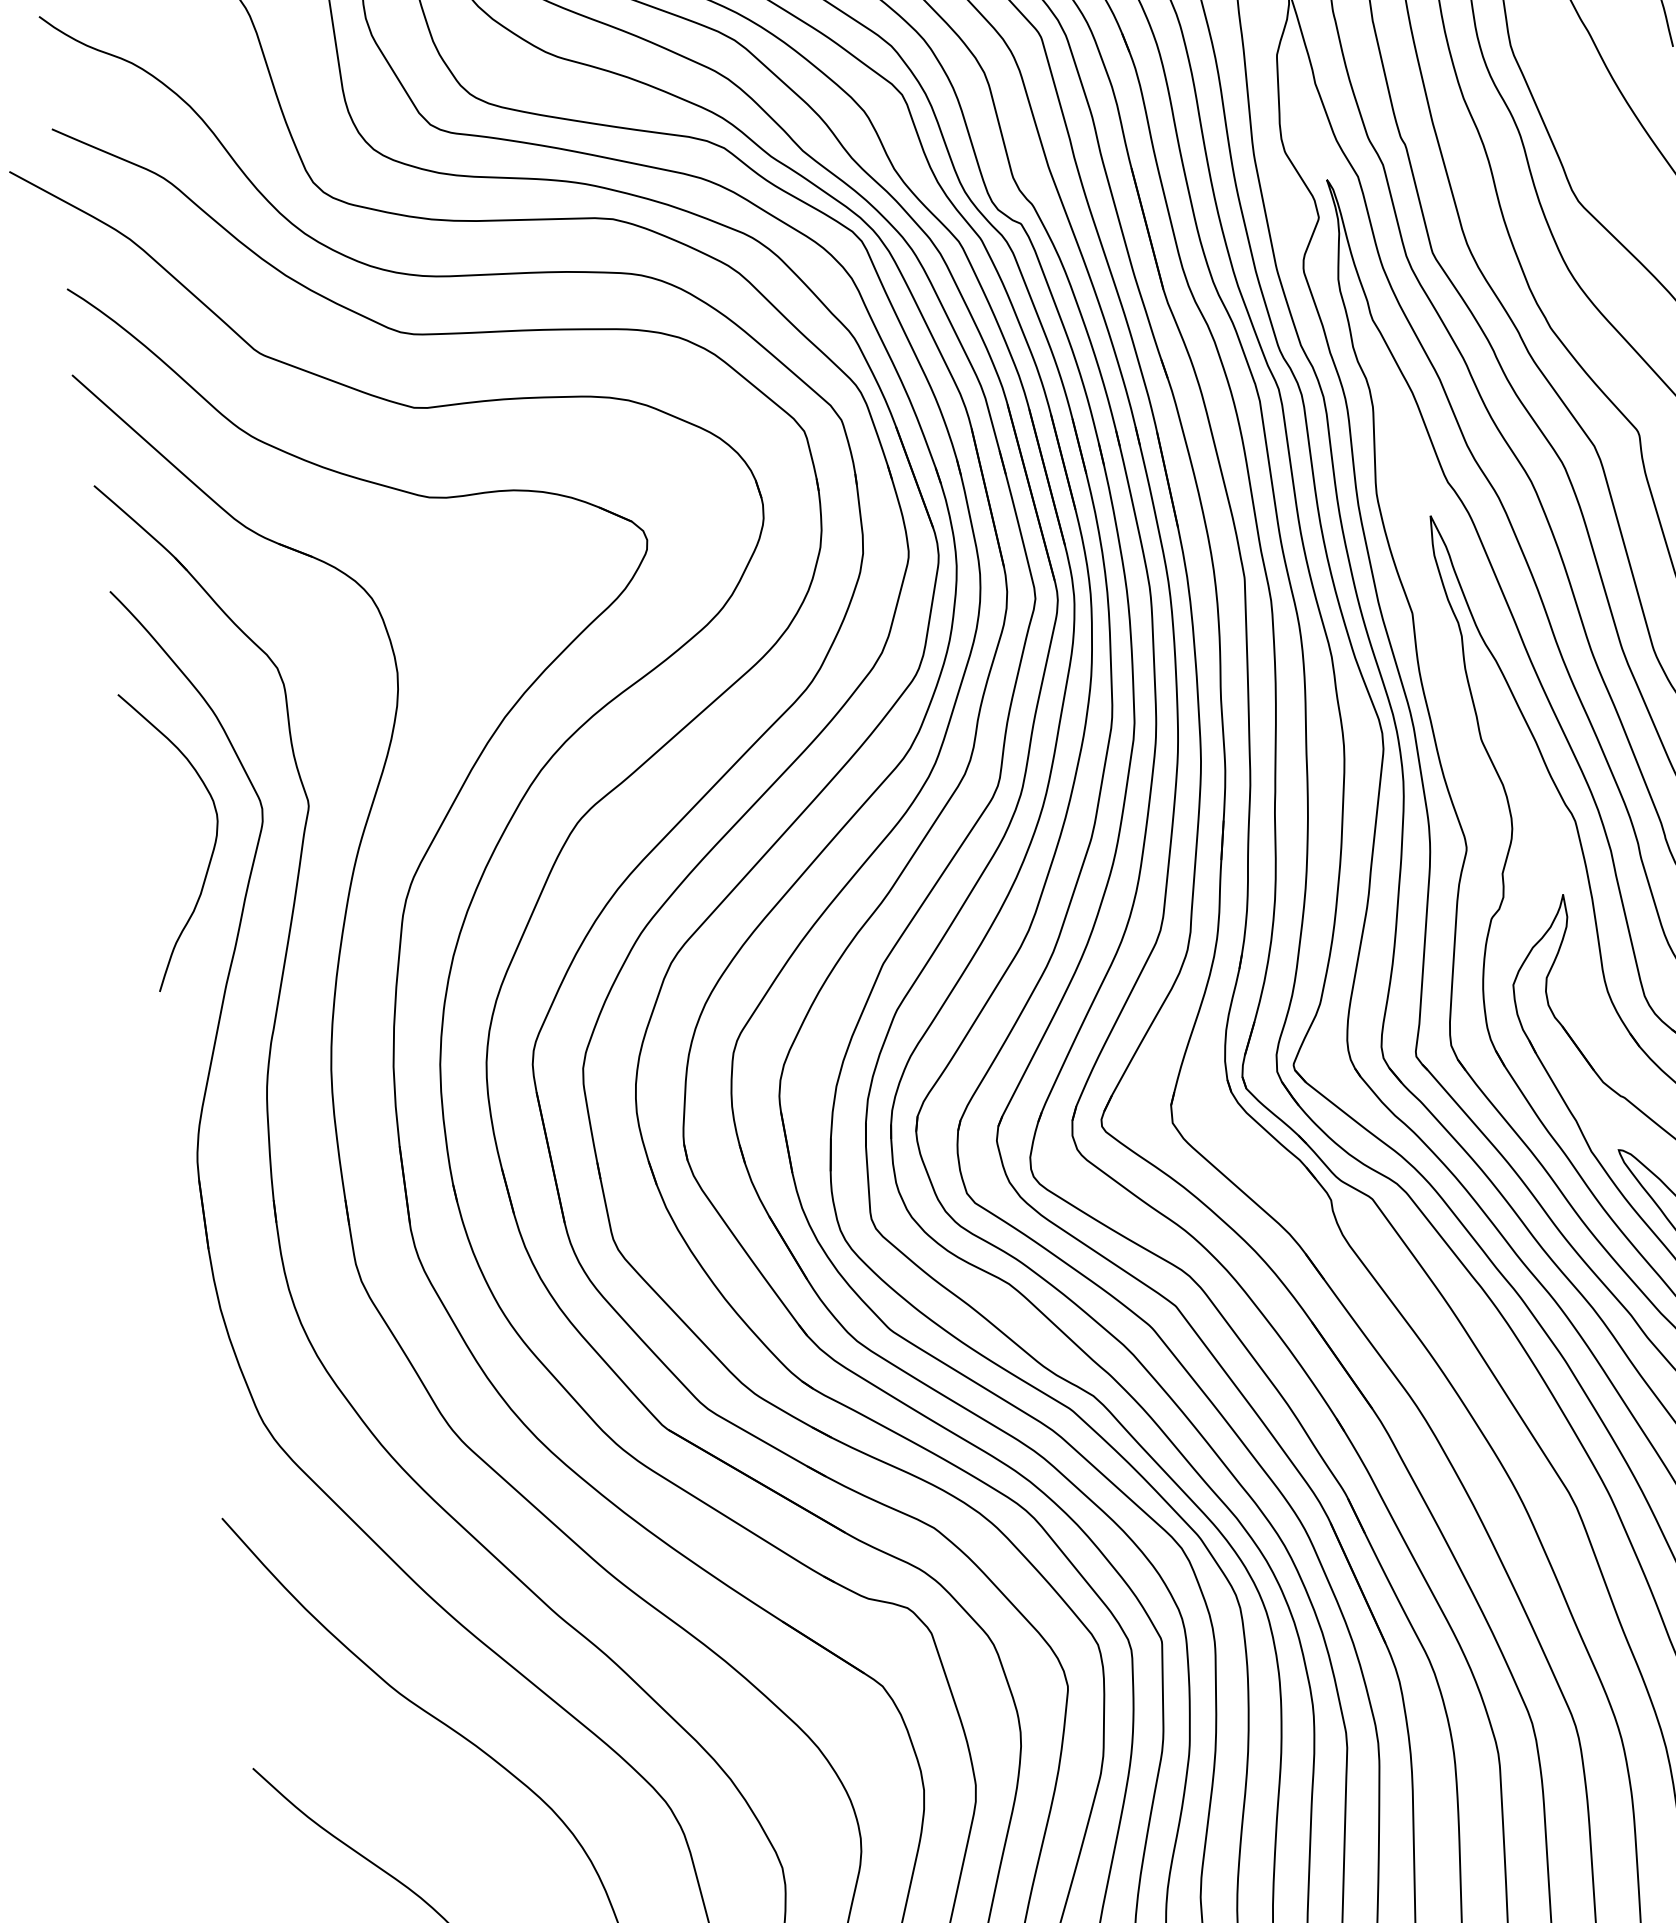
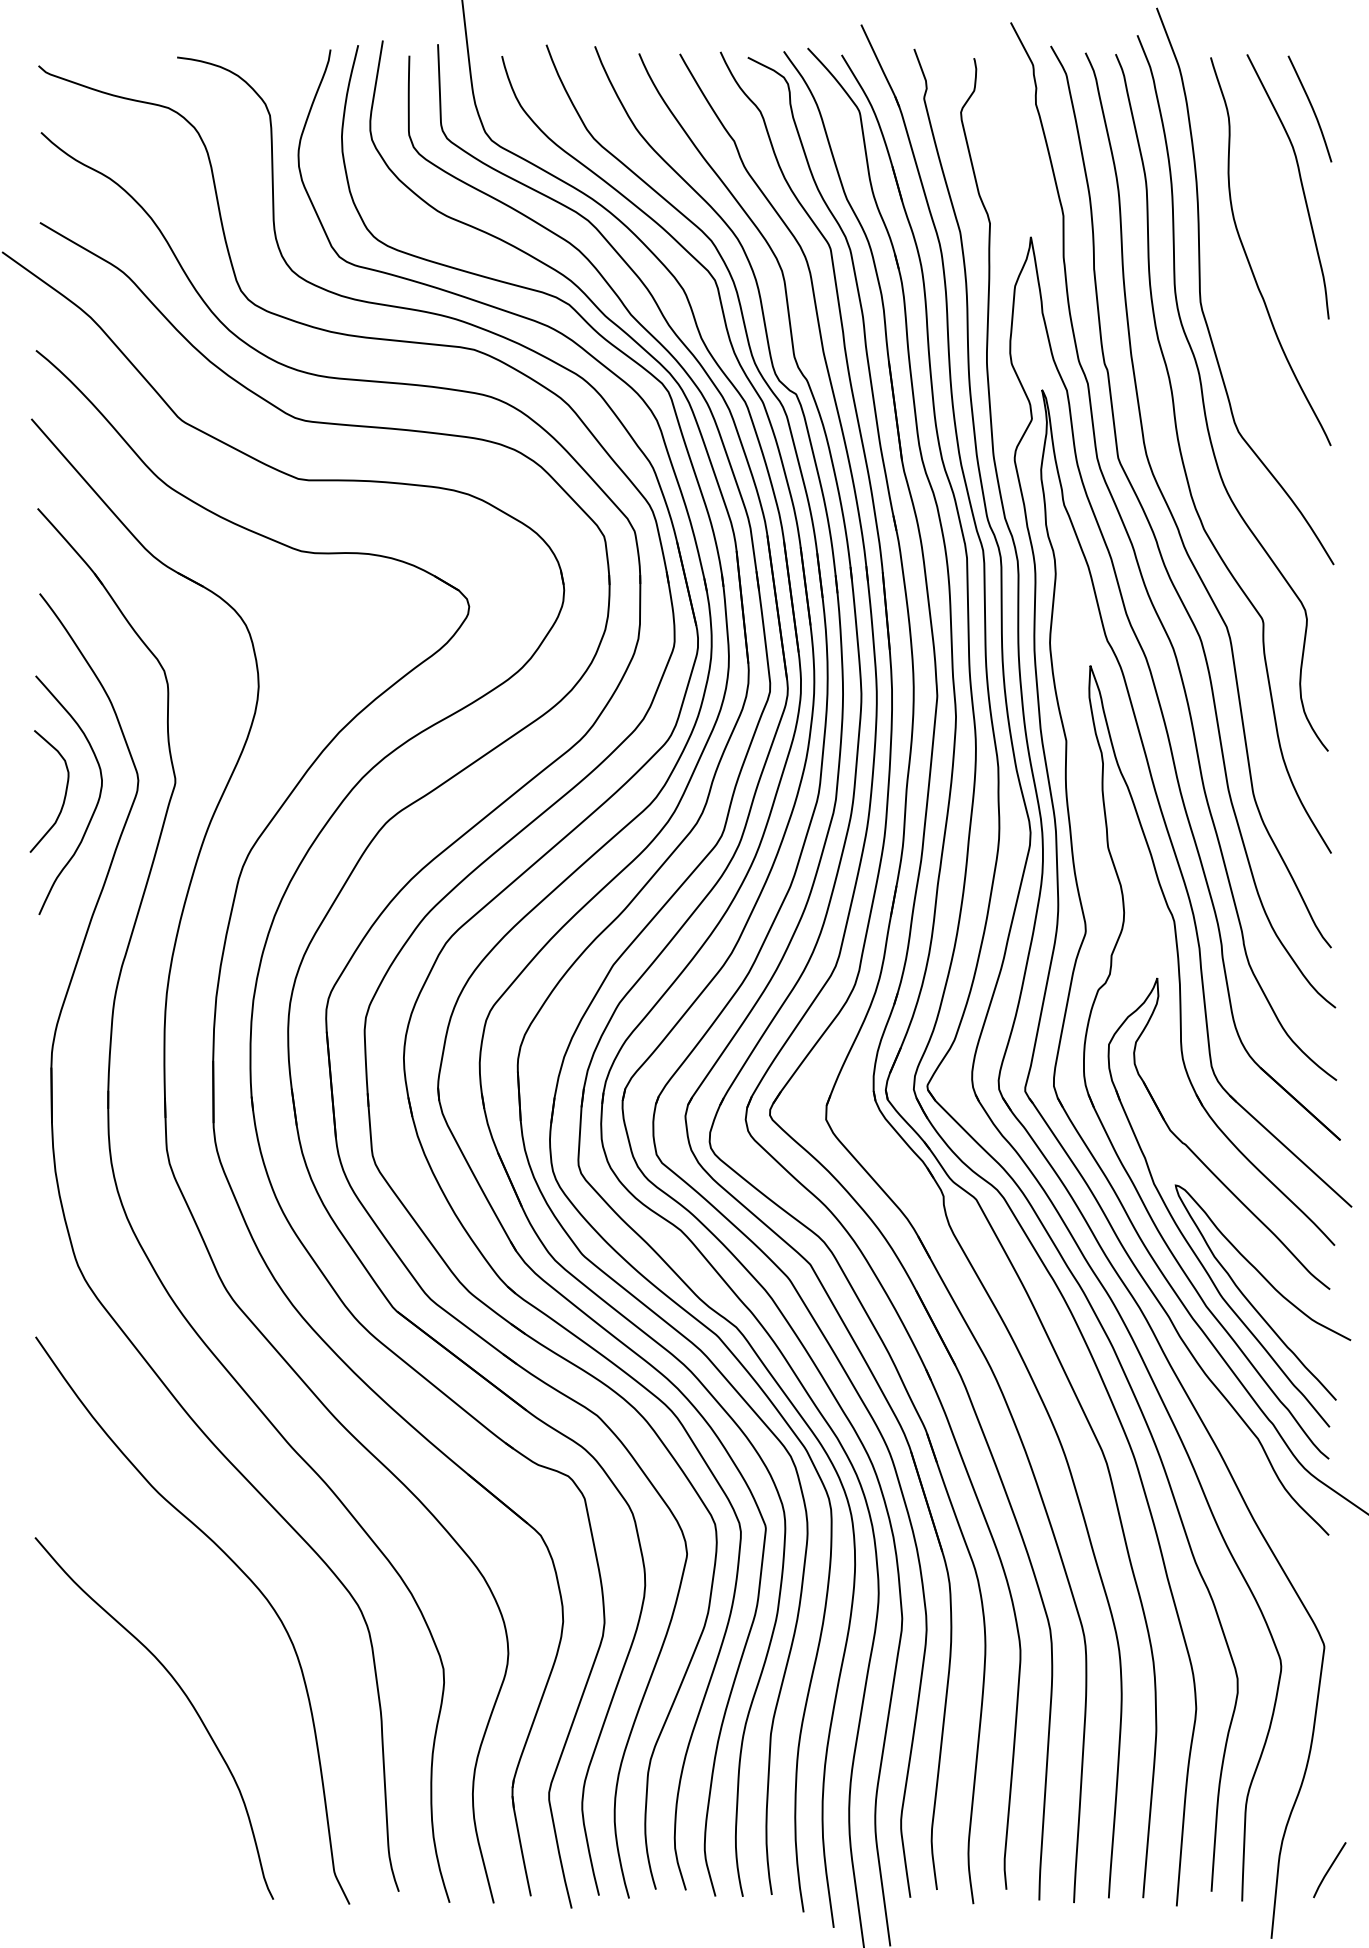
curve: (172, 837) -> (64, 794), added

